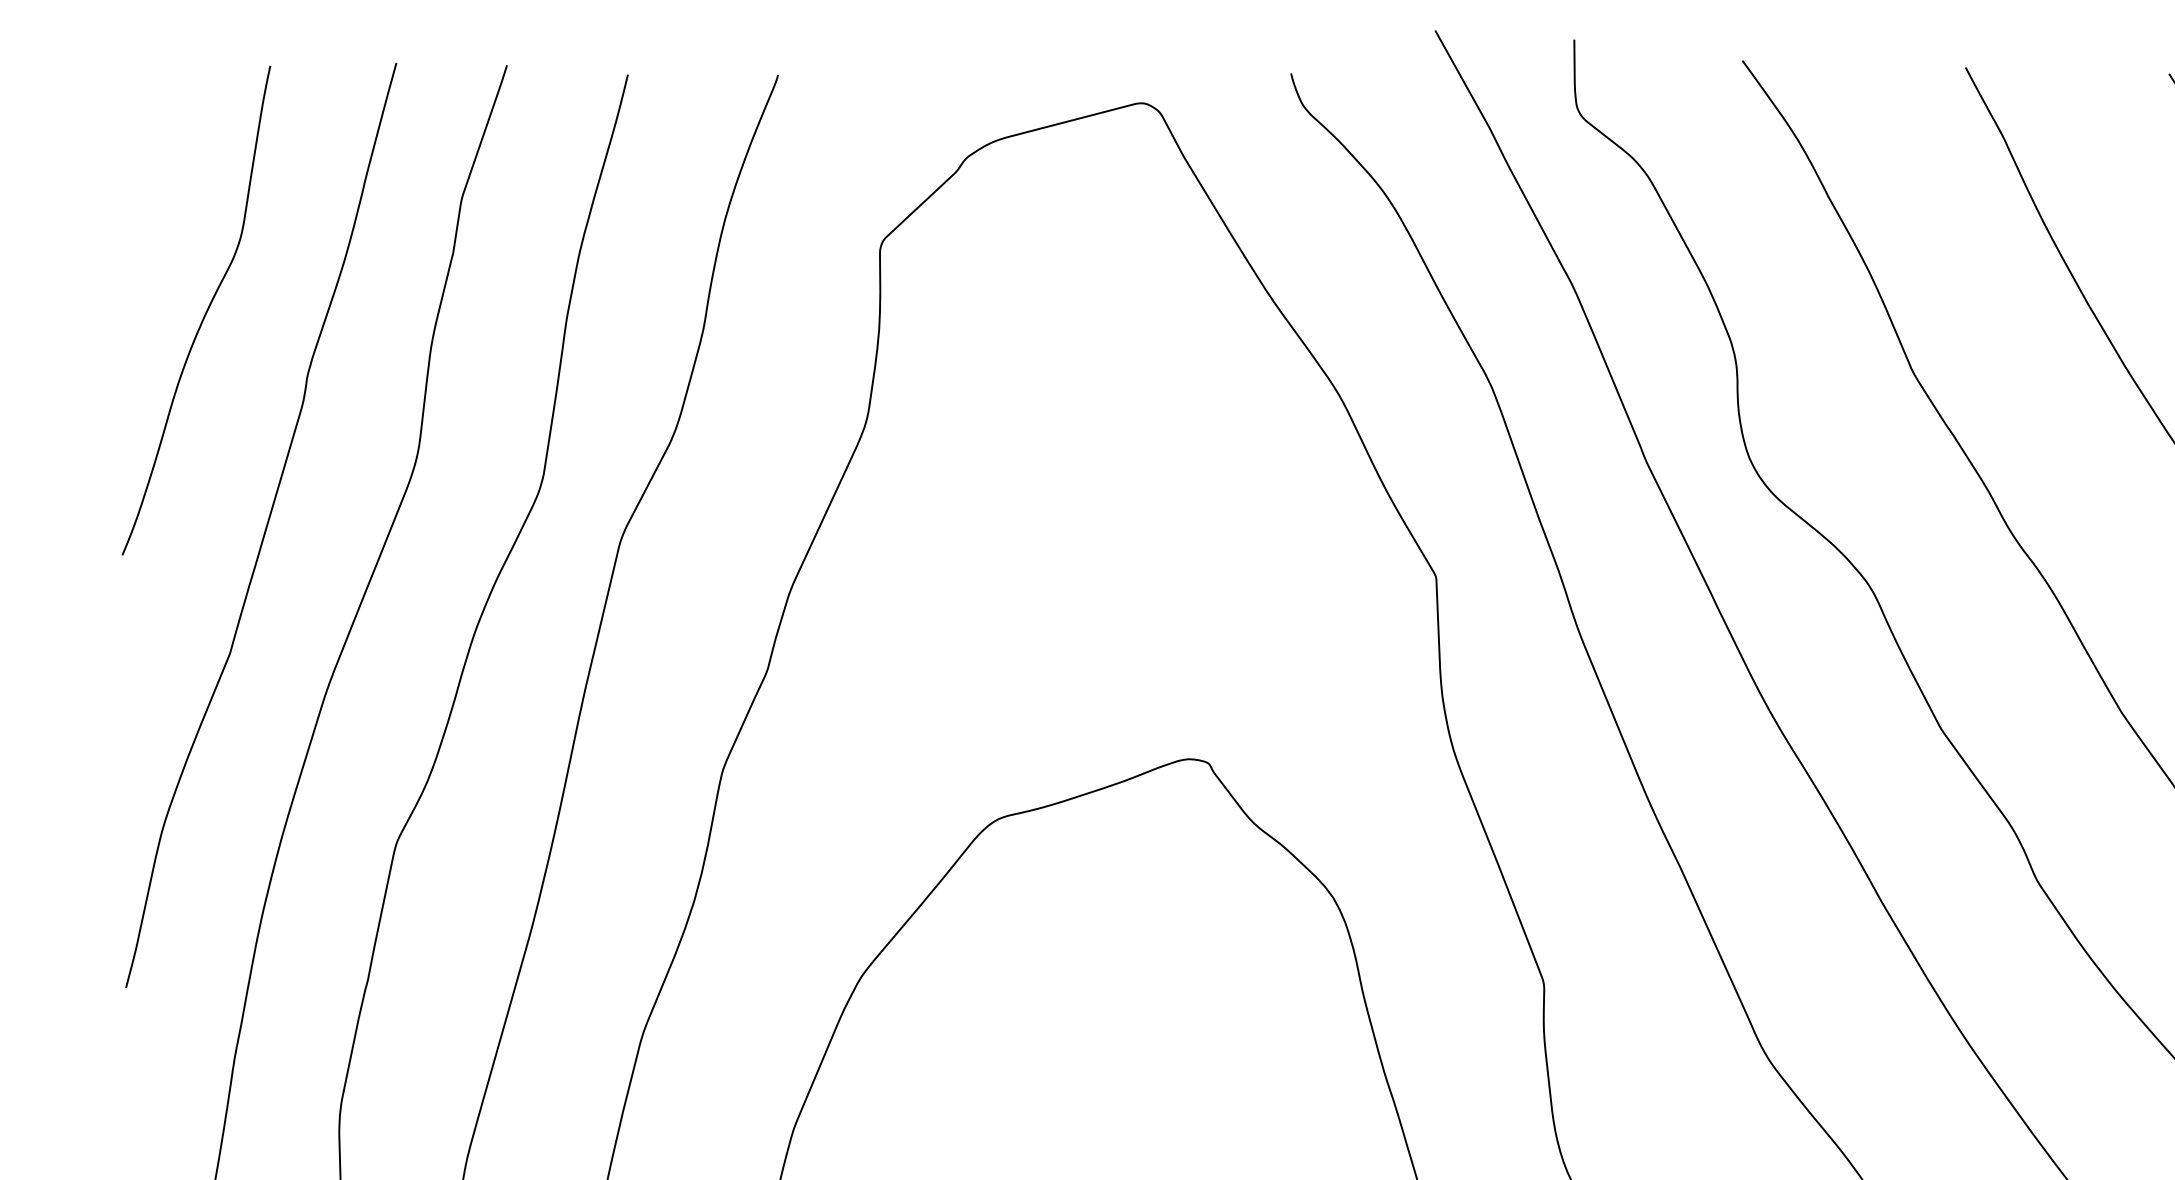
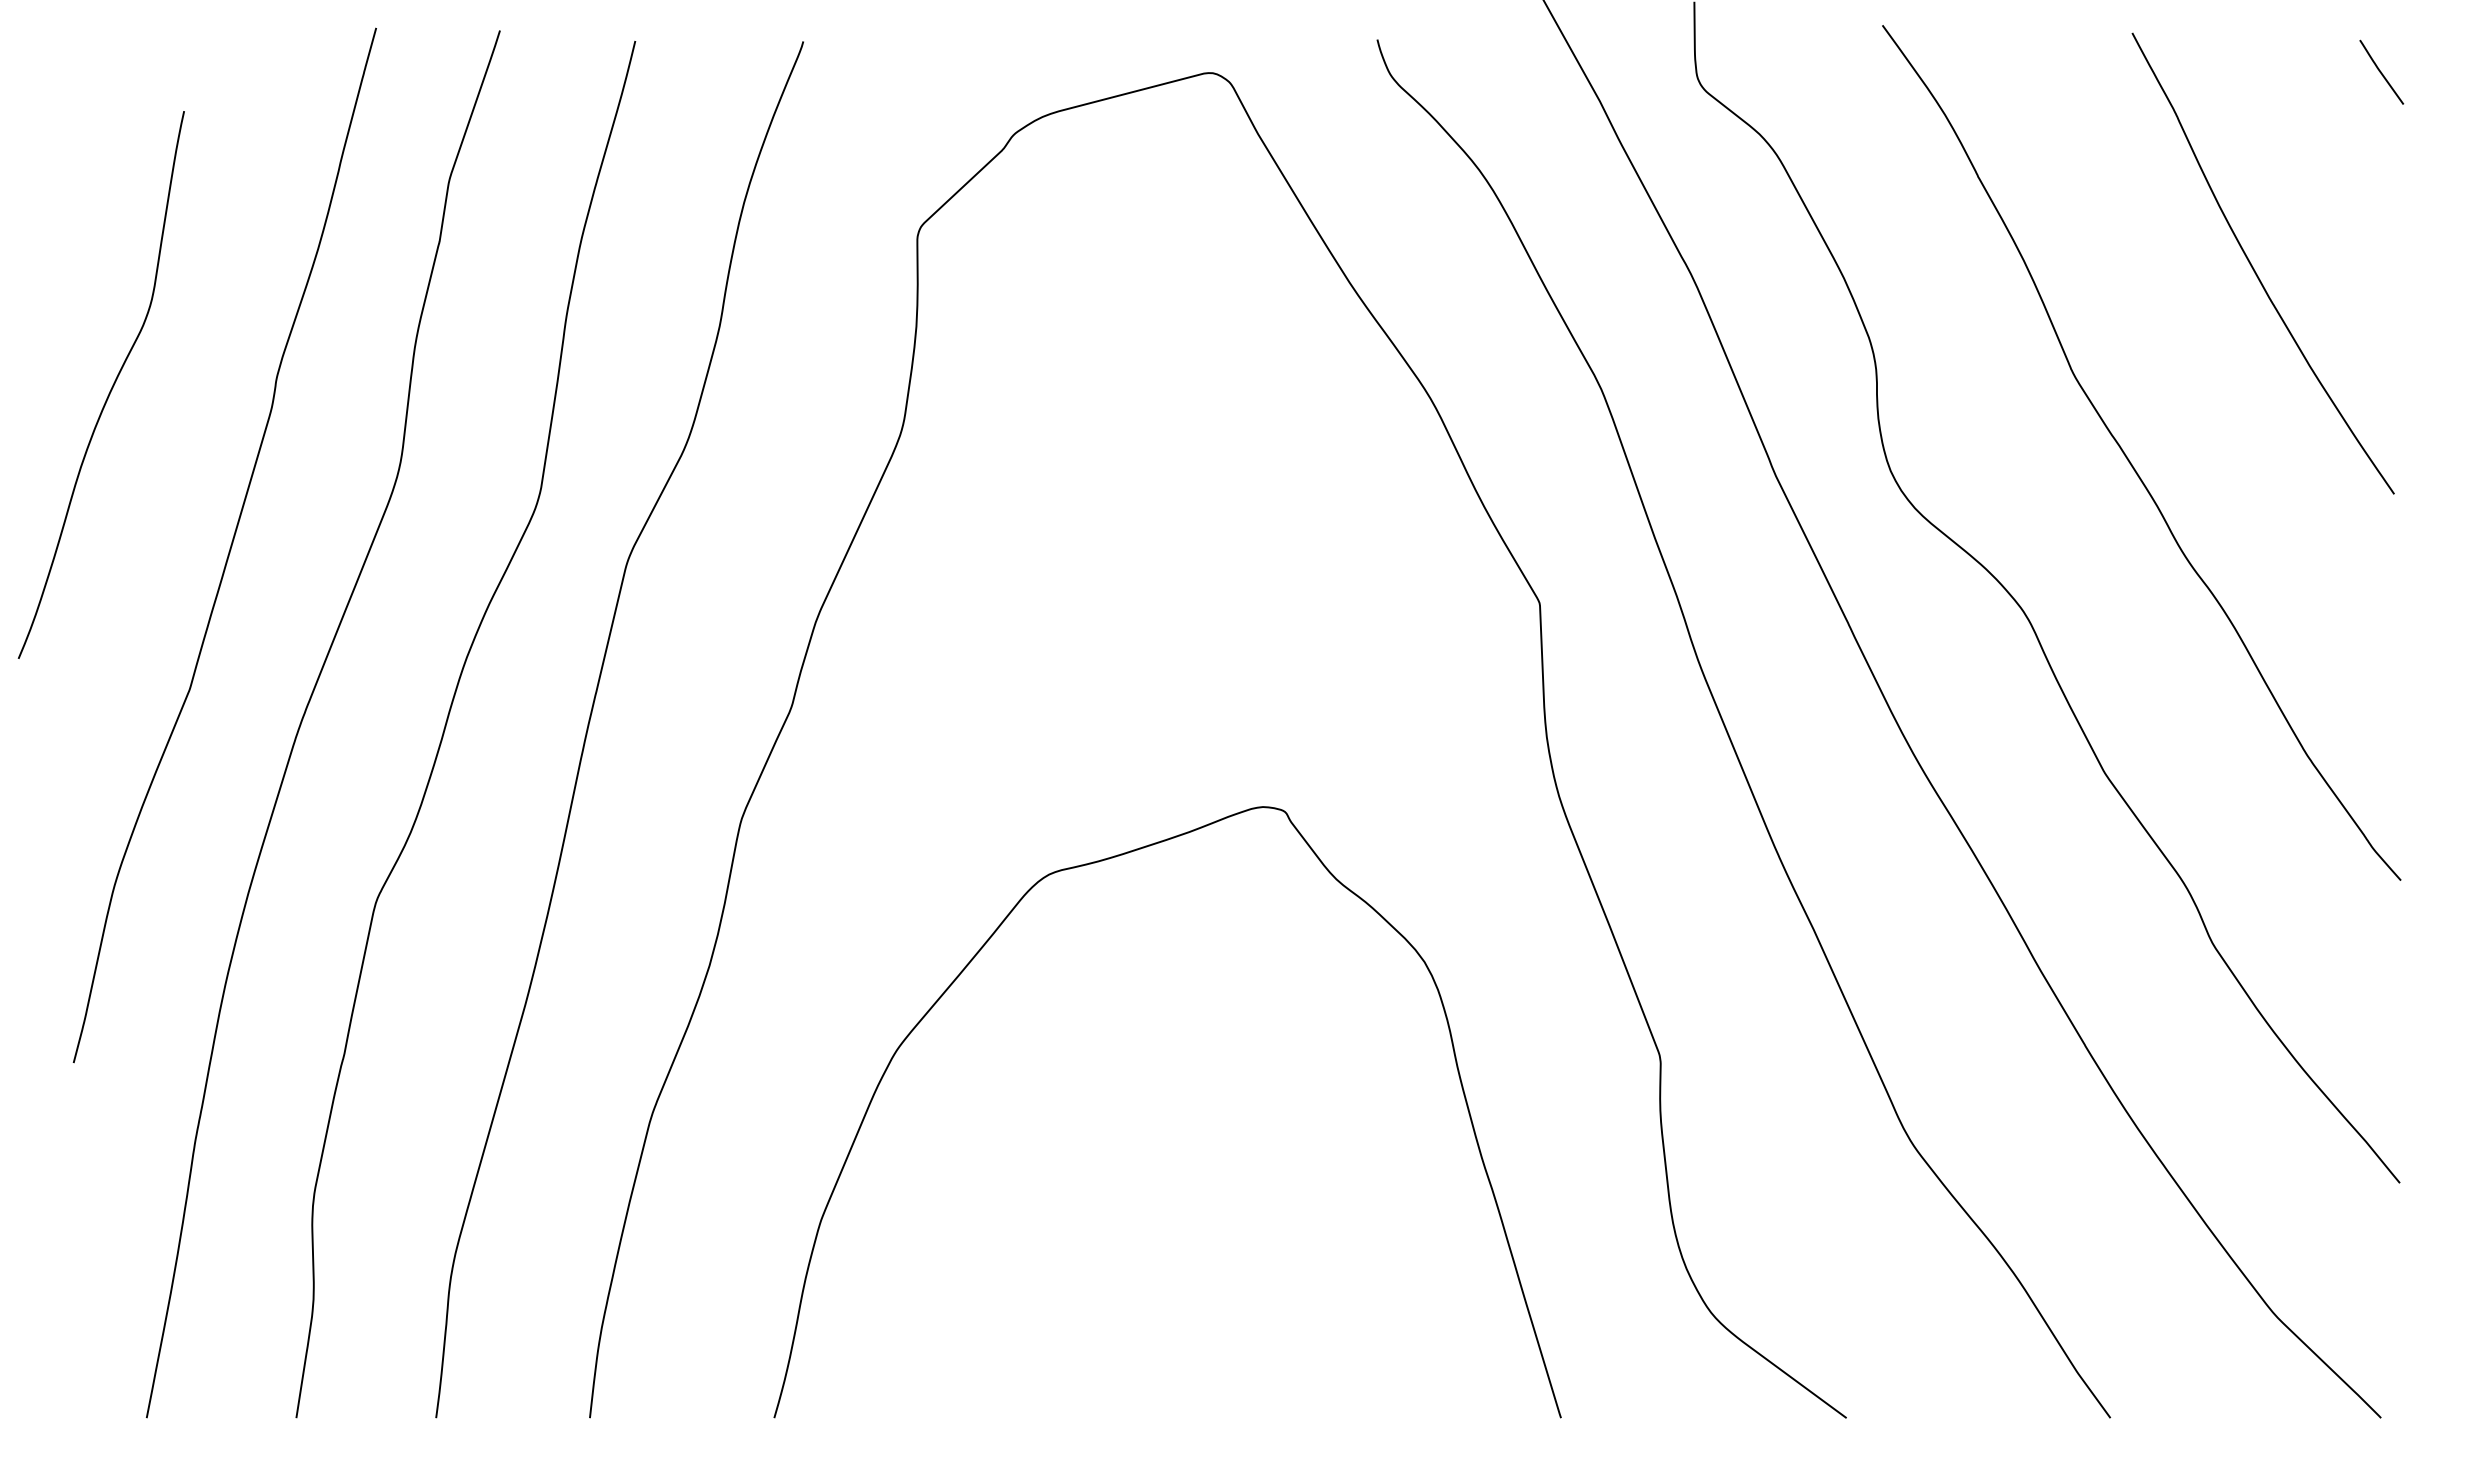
curve: (204, 314) -> (110, 389), moved

